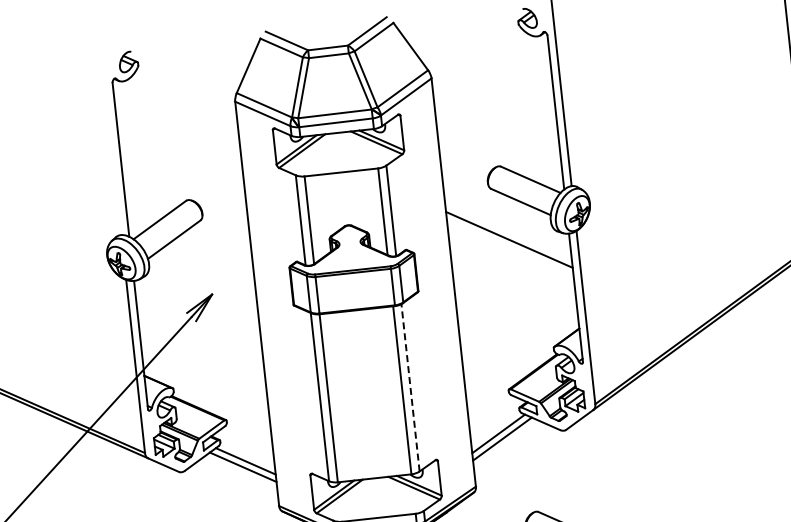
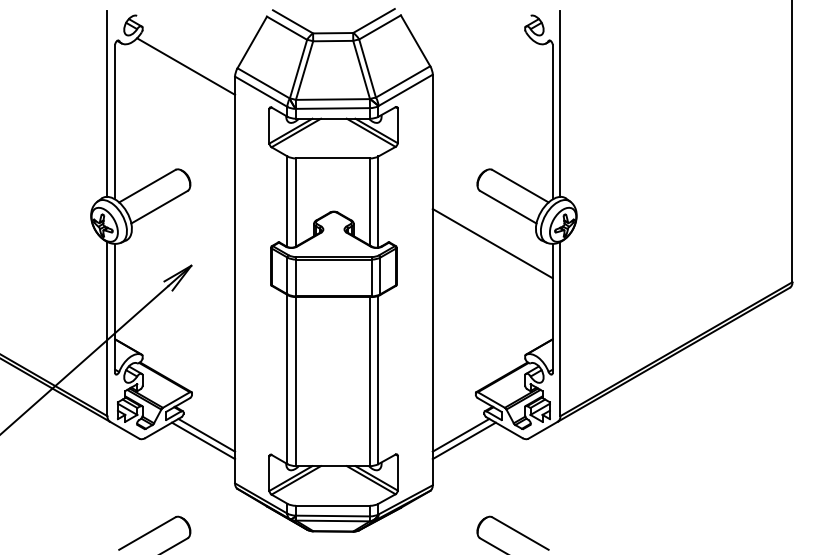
line: (185, 96) -> (186, 66), added
line: (111, 142) -> (107, 103), added
line: (410, 387) -> (378, 379), dashed -> solid

